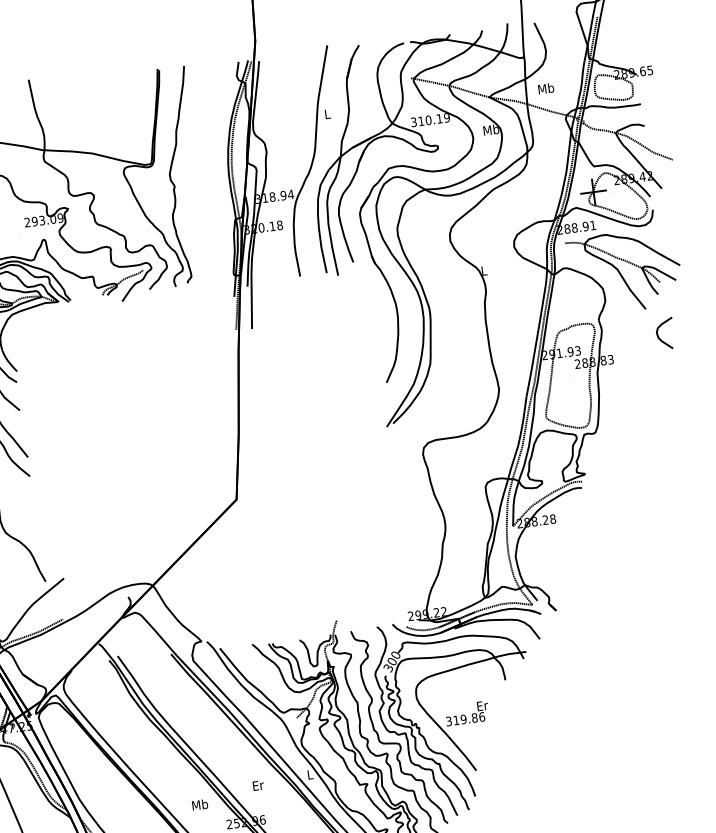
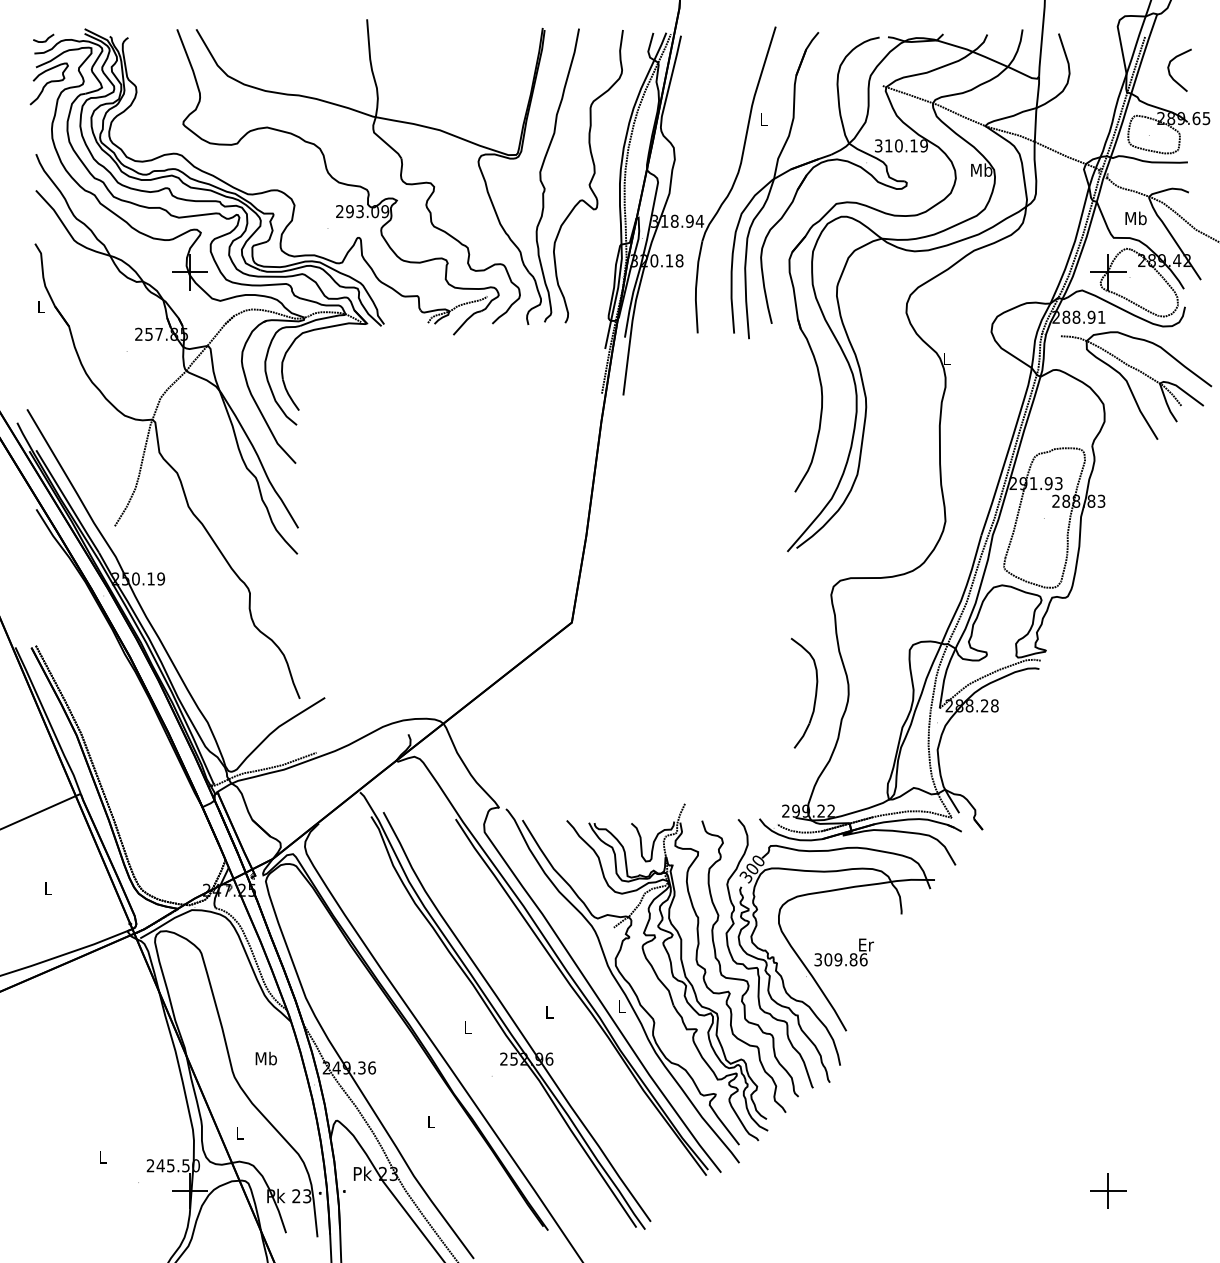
text: (545, 88) -> (1135, 218), moved
curve: (207, 173) -> (591, 177), added
curve: (658, 336) -> (1170, 72), moved
part: (420, 526) -> (815, 692), added
text: (456, 720) -> (828, 959), 319.86 -> 309.86
text: (258, 785) -> (549, 1011), Er -> L
text: (199, 804) -> (467, 1027), Mb -> L

